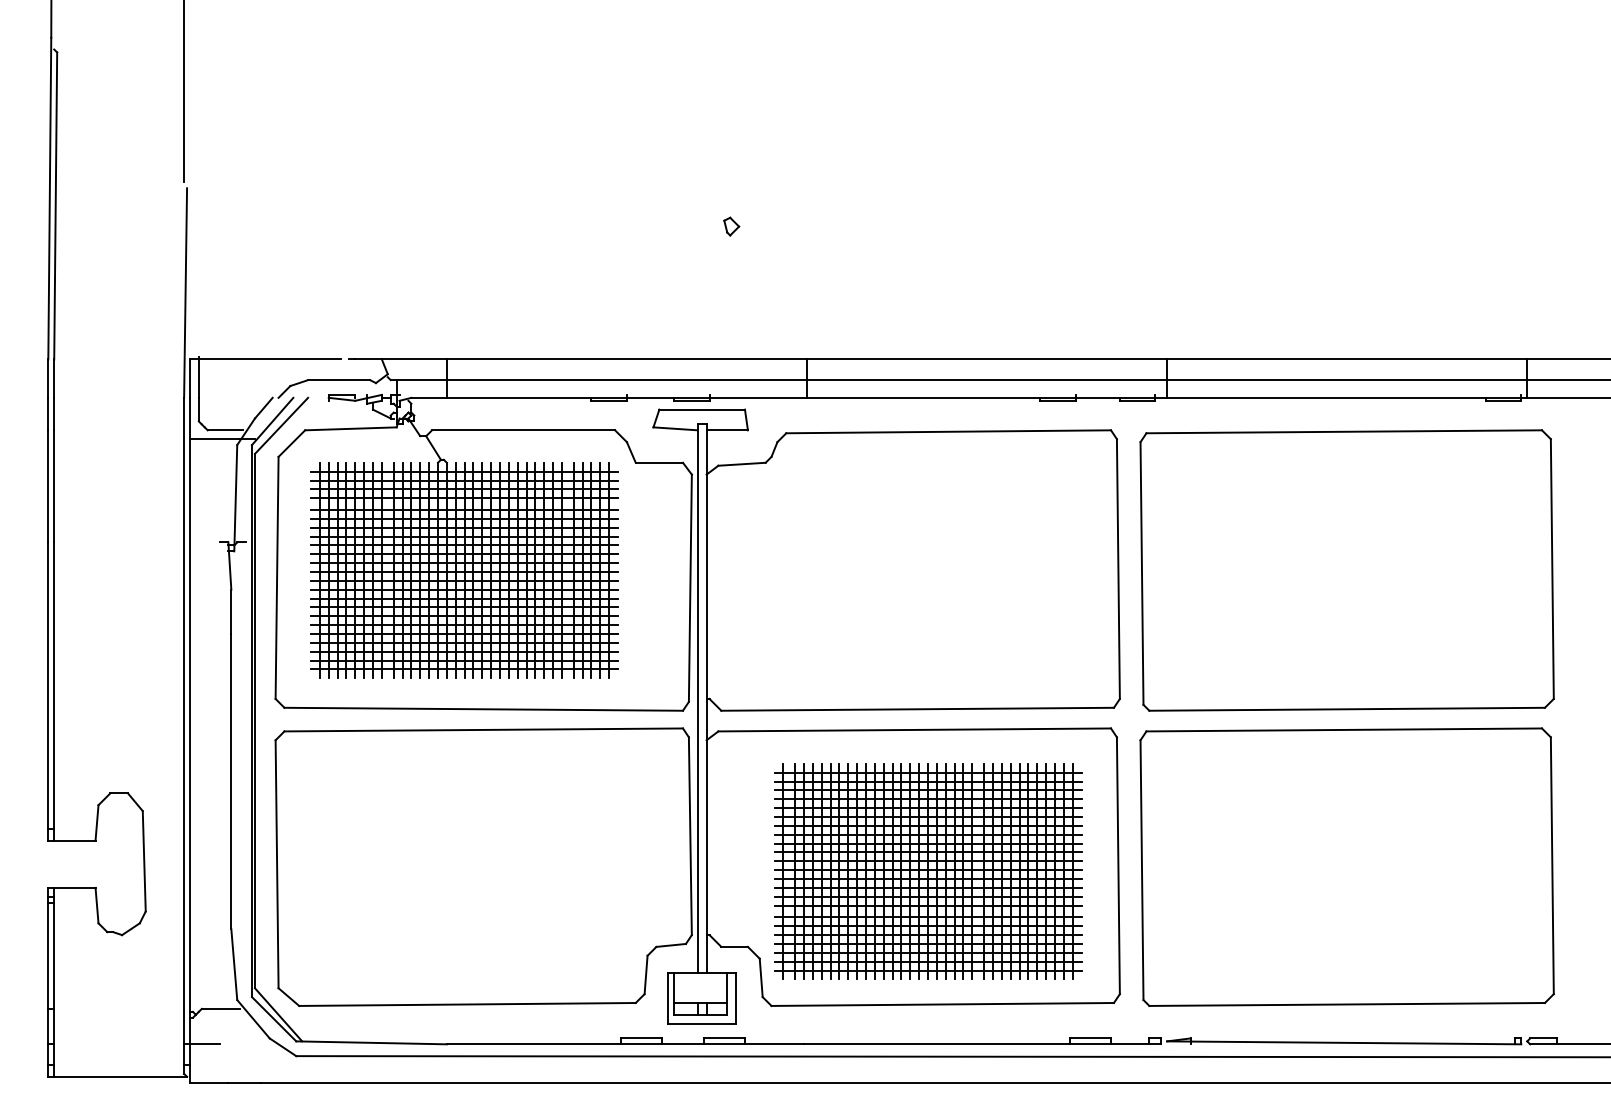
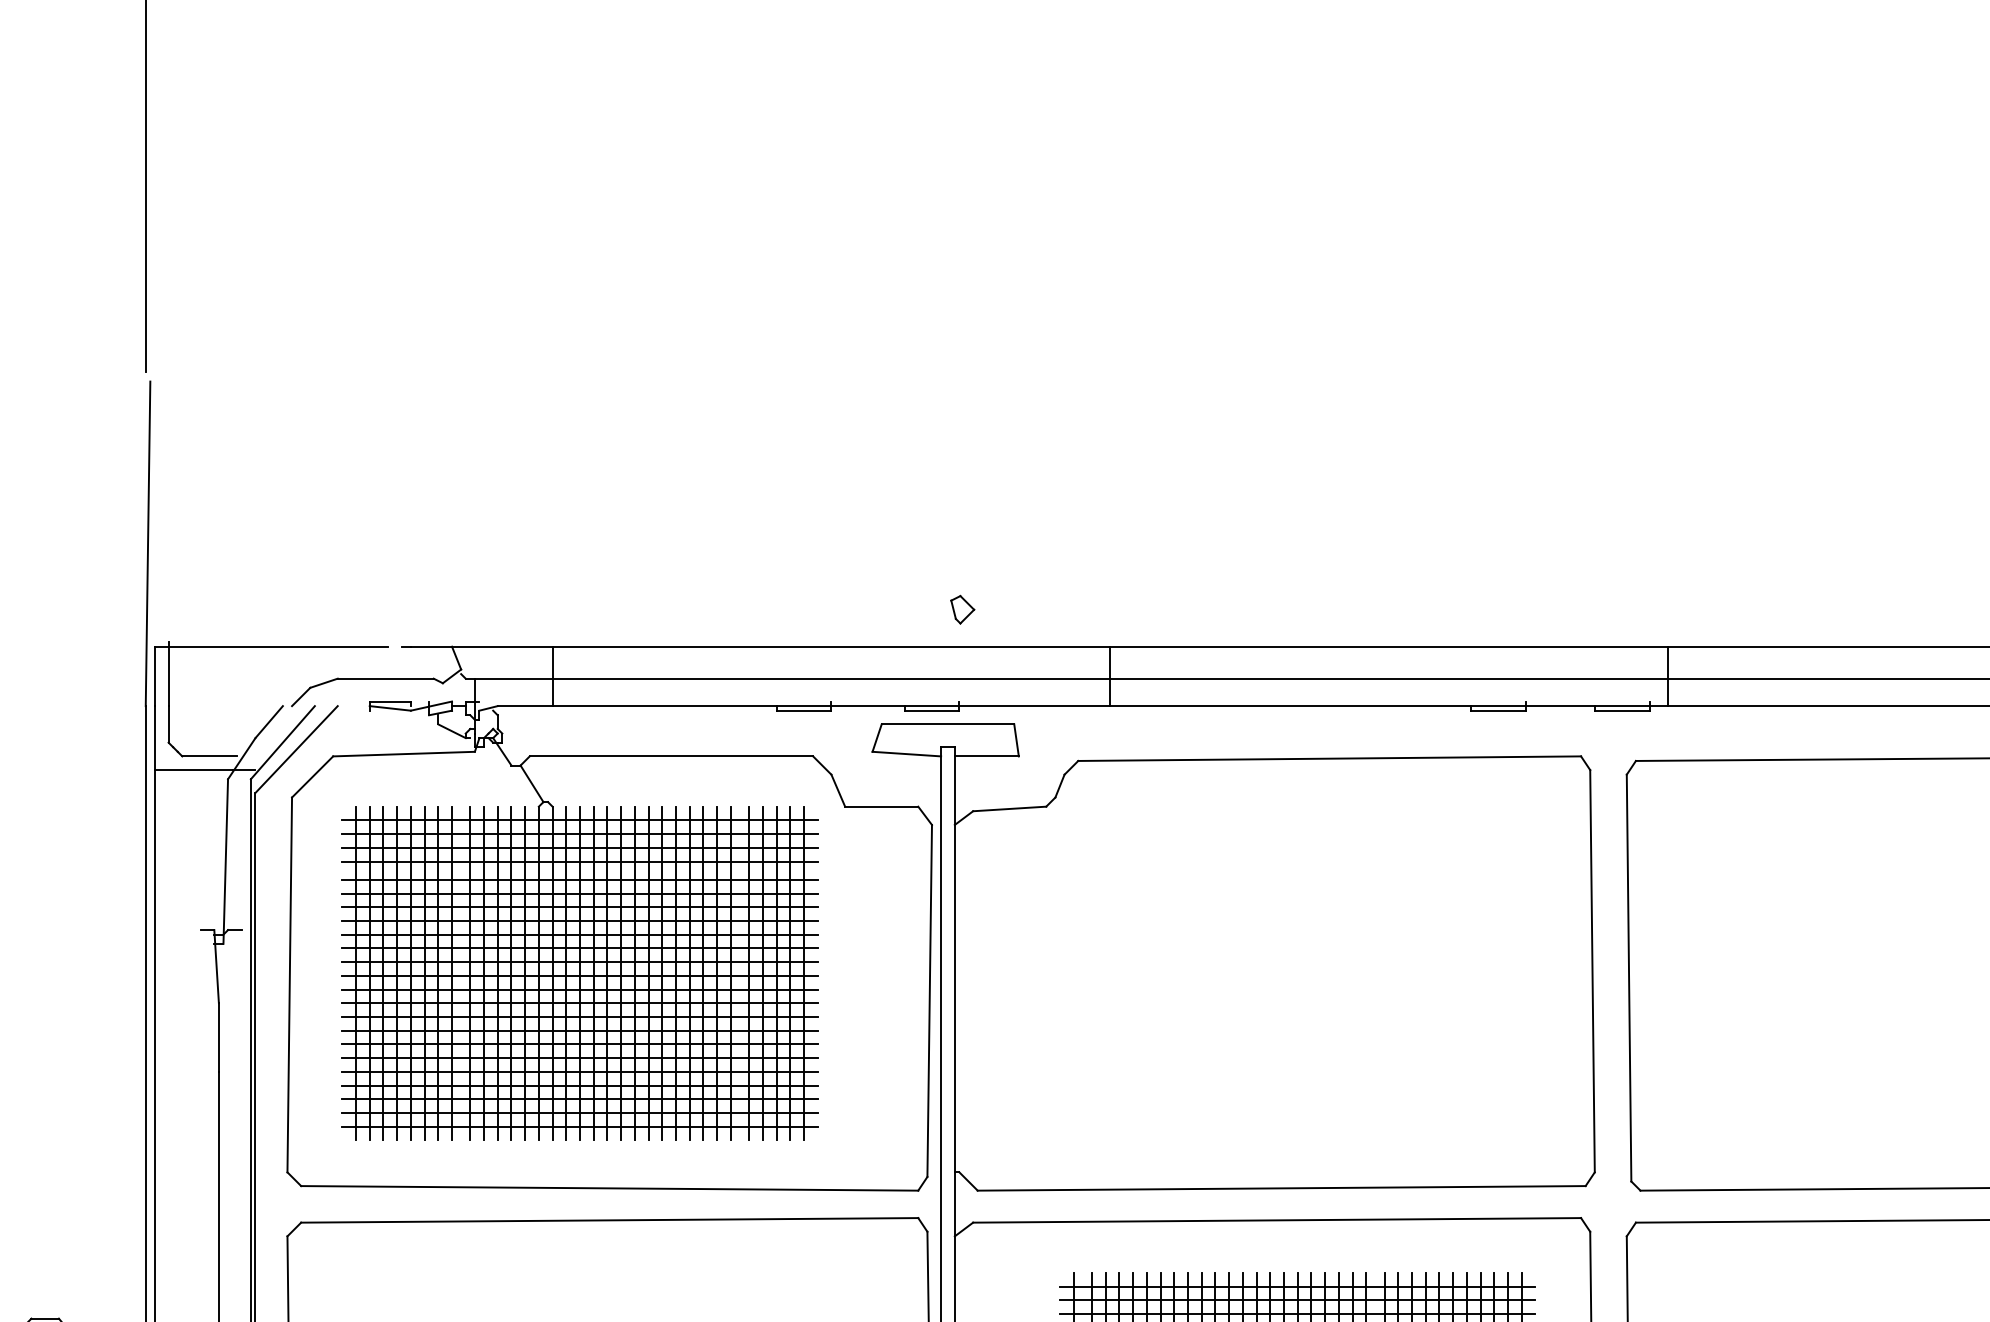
part: (731, 226) -> (962, 609), moved

